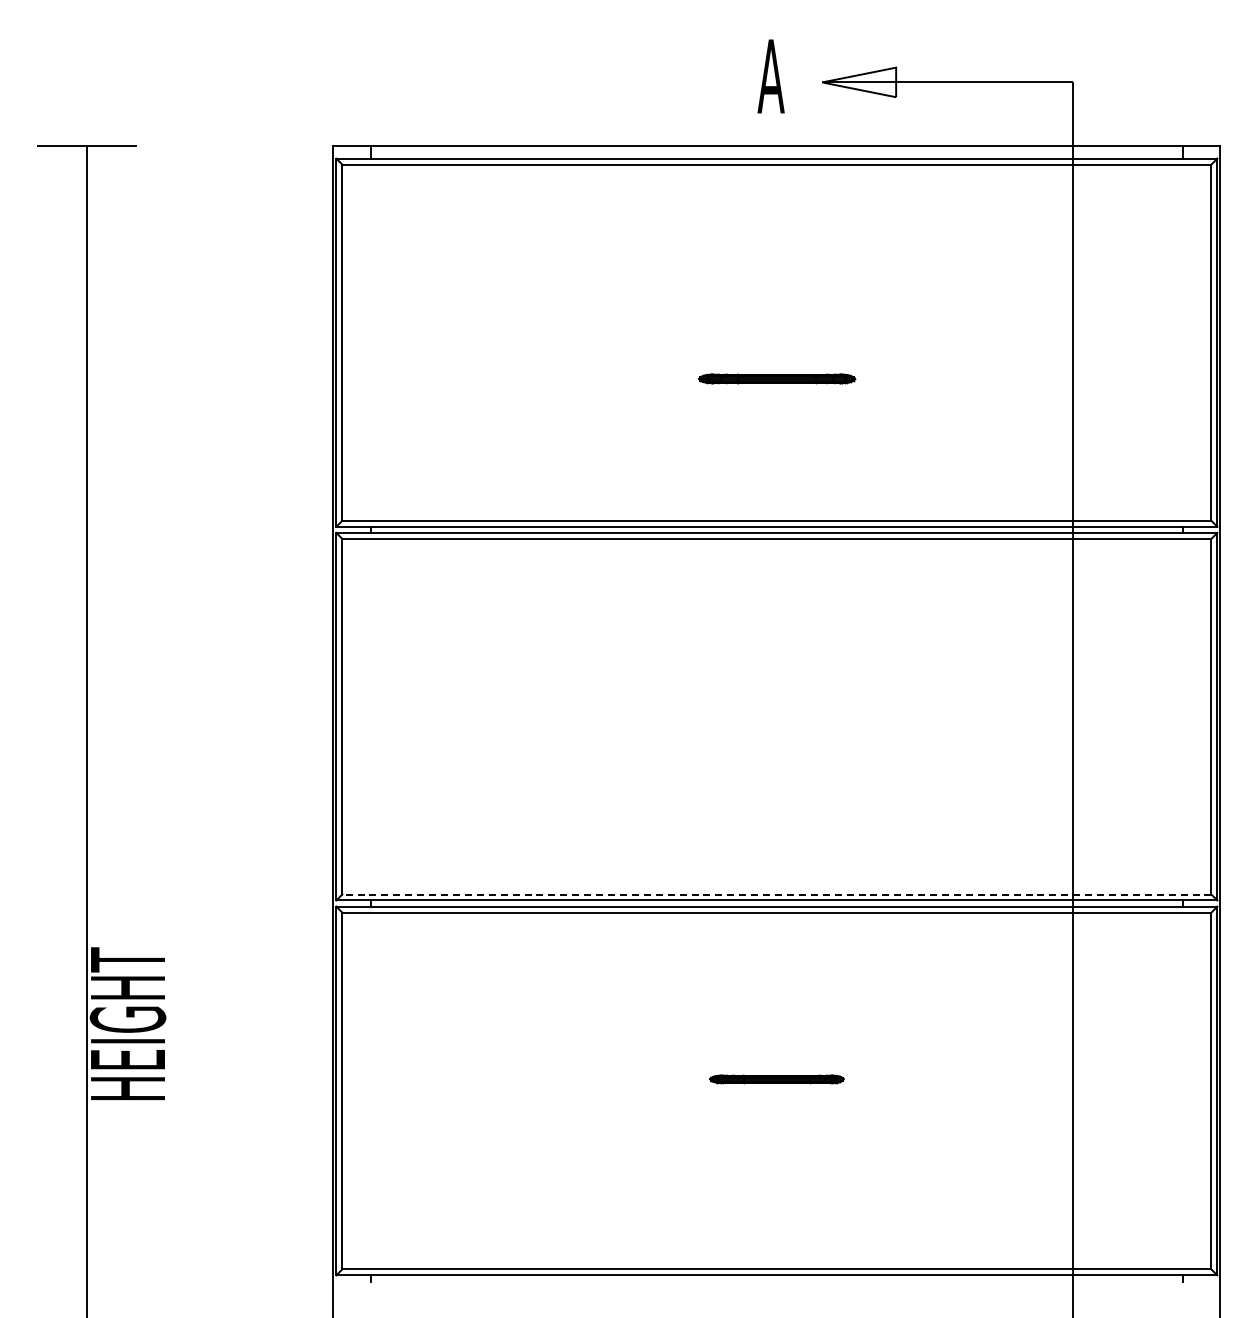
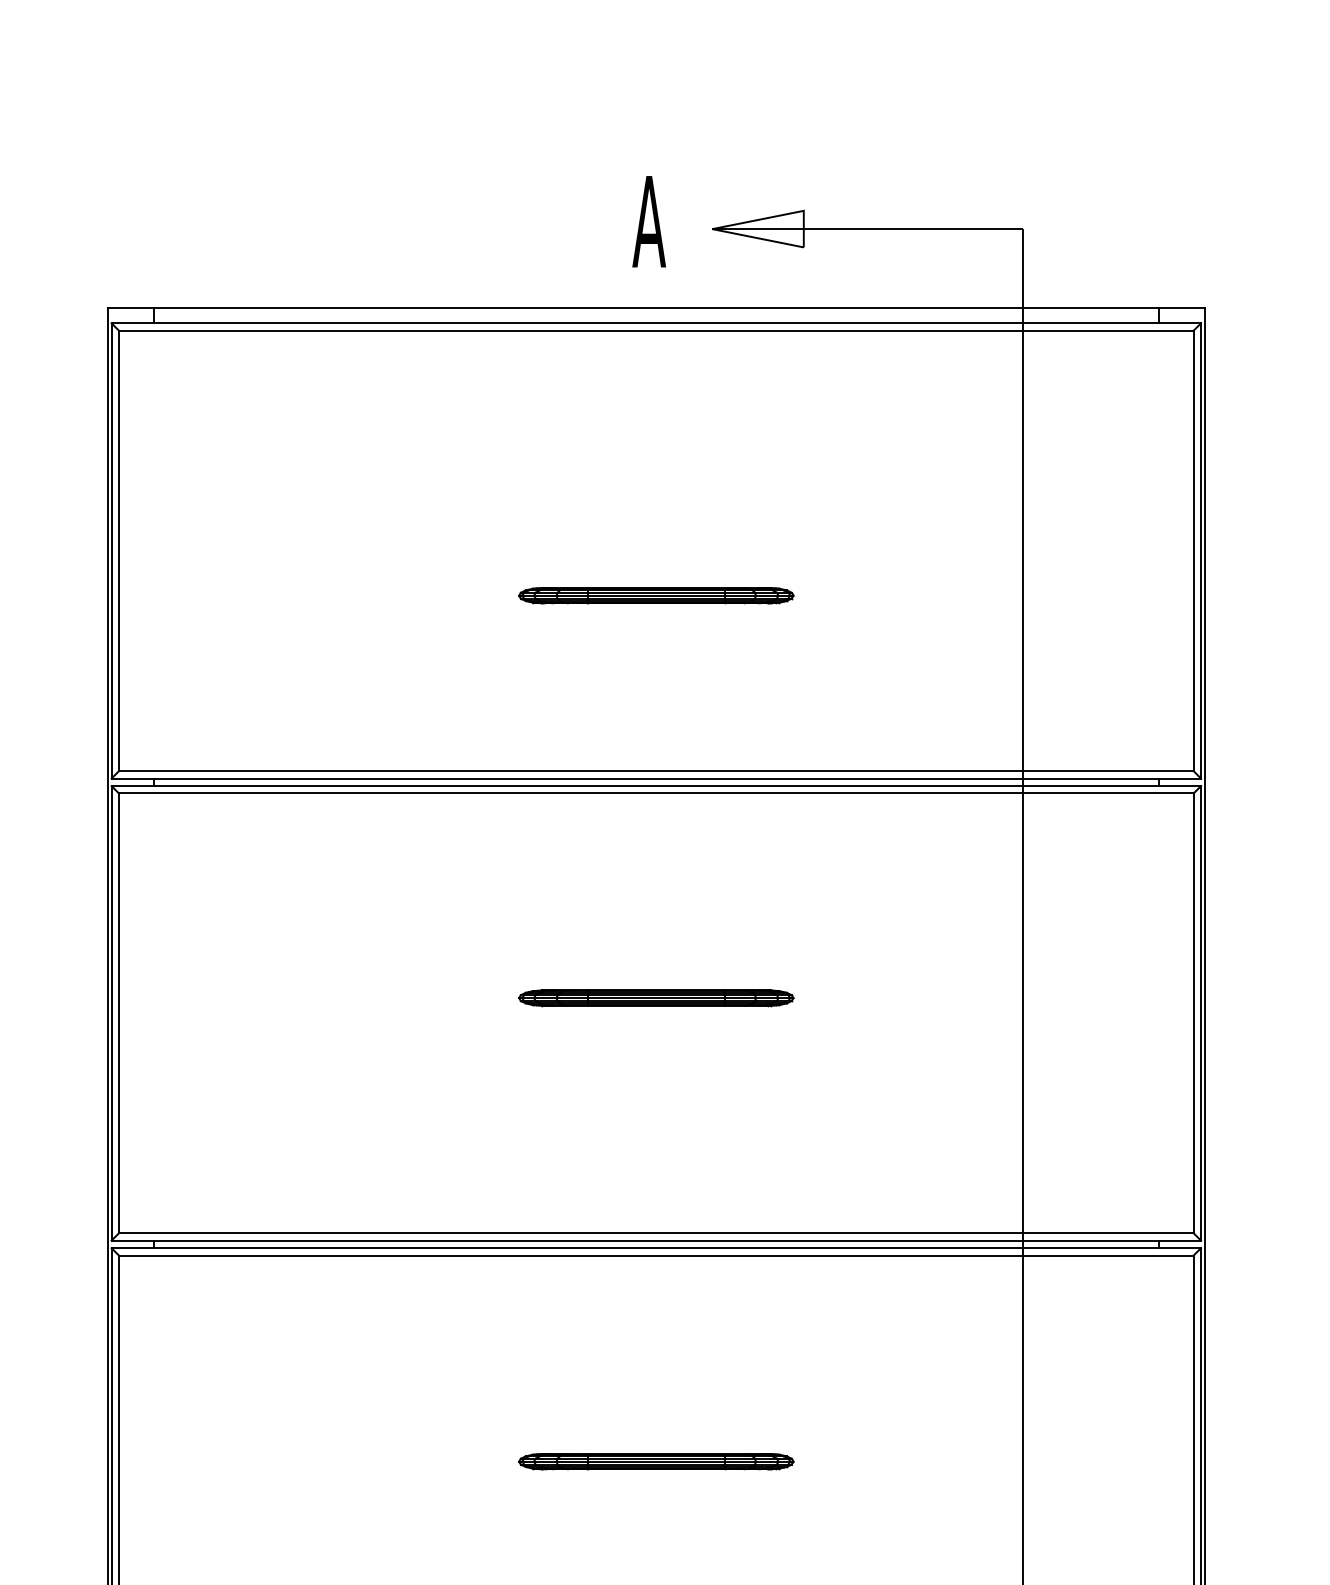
part: (776, 378) -> (655, 595), size x1.43
part: (776, 704) -> (655, 998), added
line: (776, 894) -> (655, 1233), dashed -> solid
part: (776, 1079) -> (655, 1461), size x1.67

